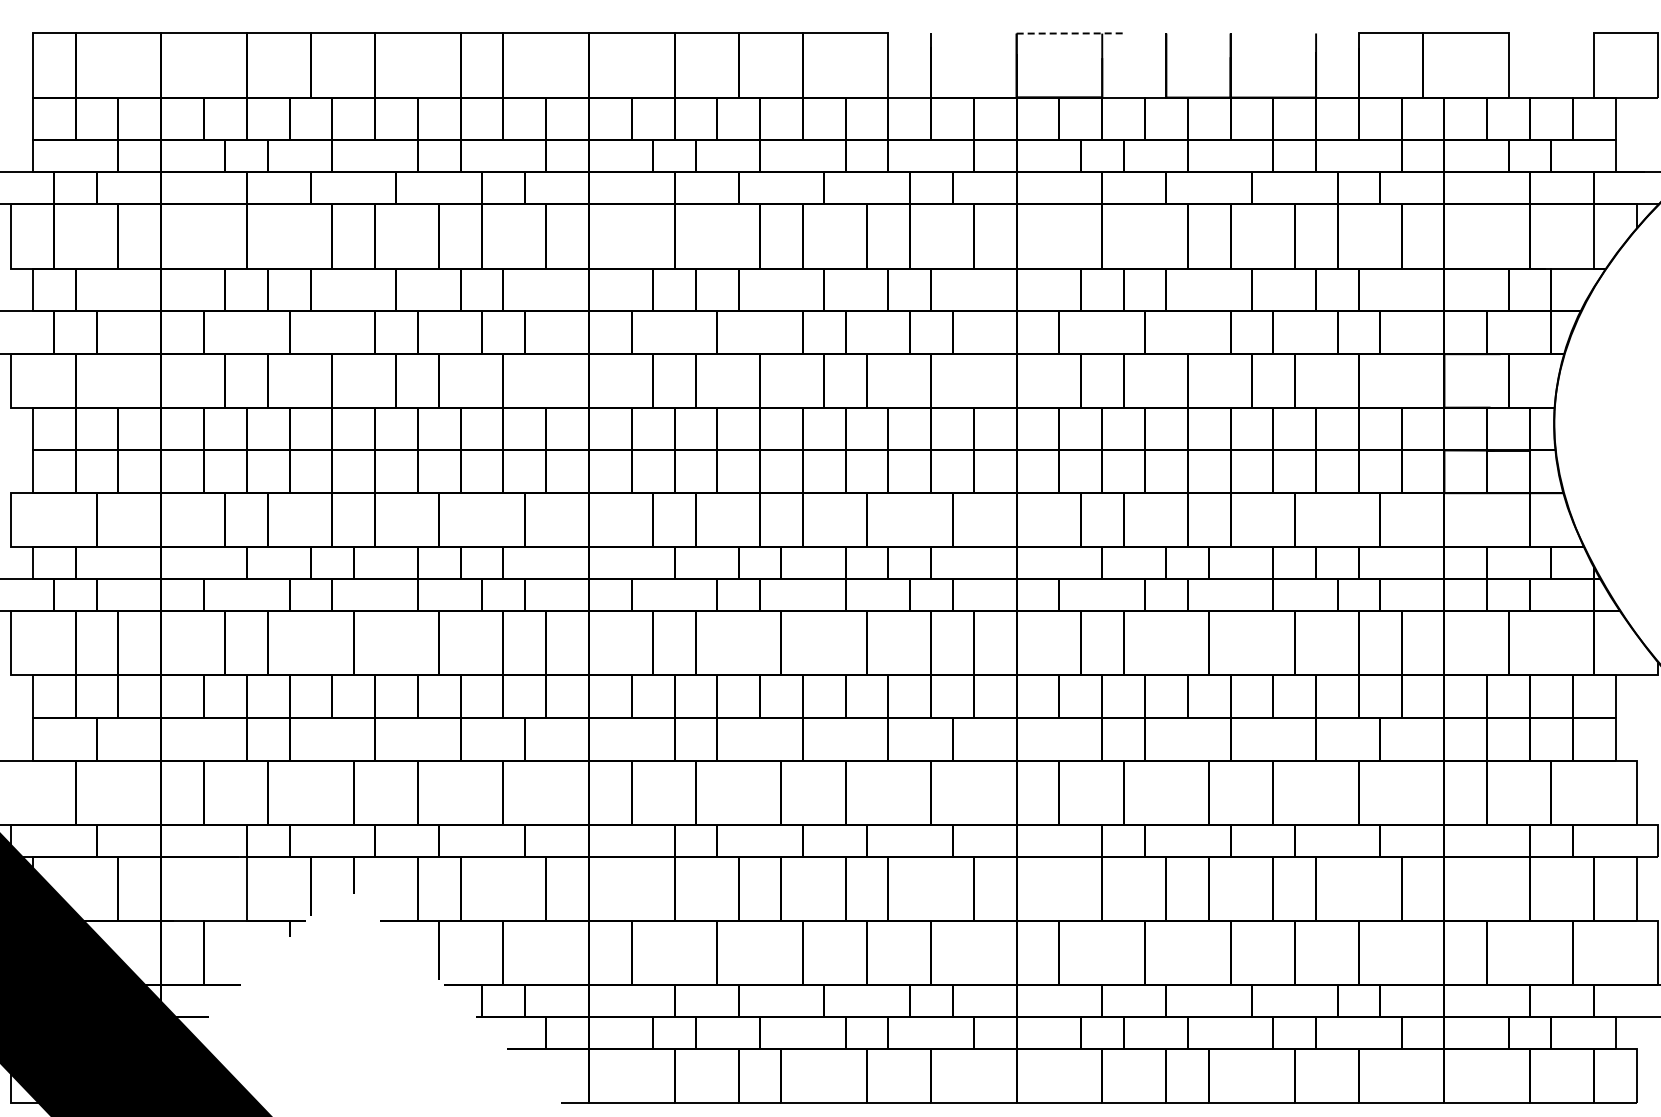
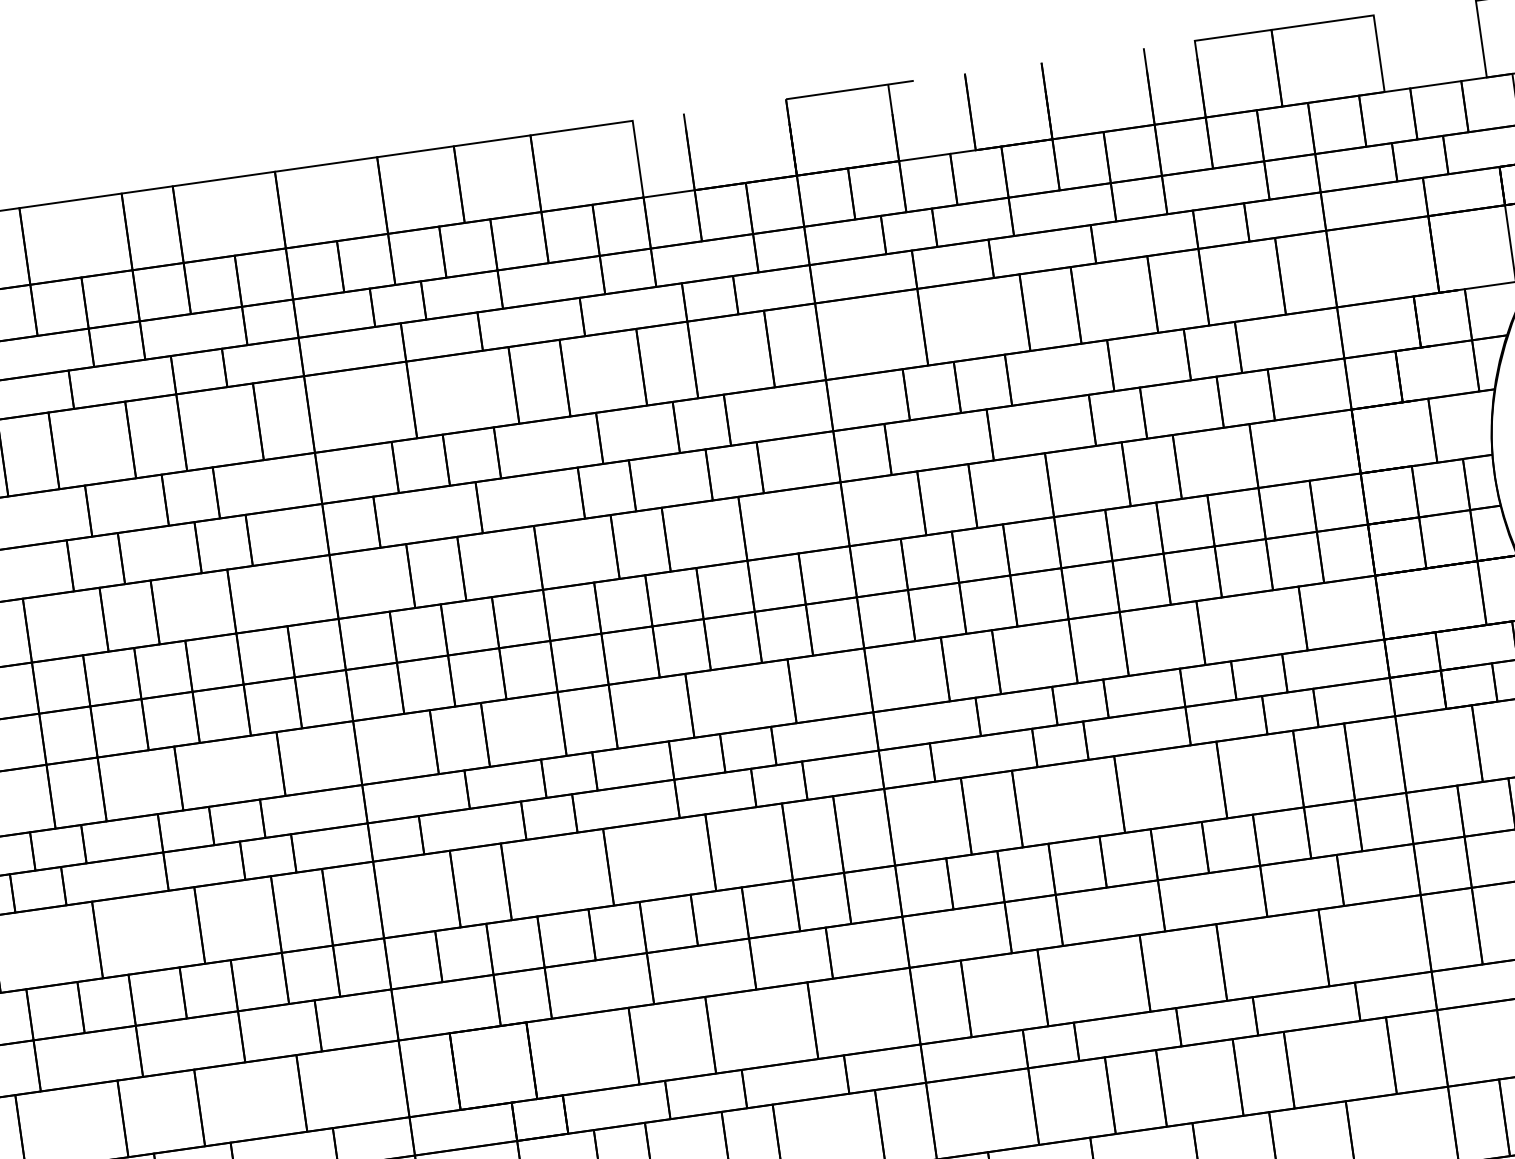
line: (1070, 33) -> (850, 90), dashed -> solid

